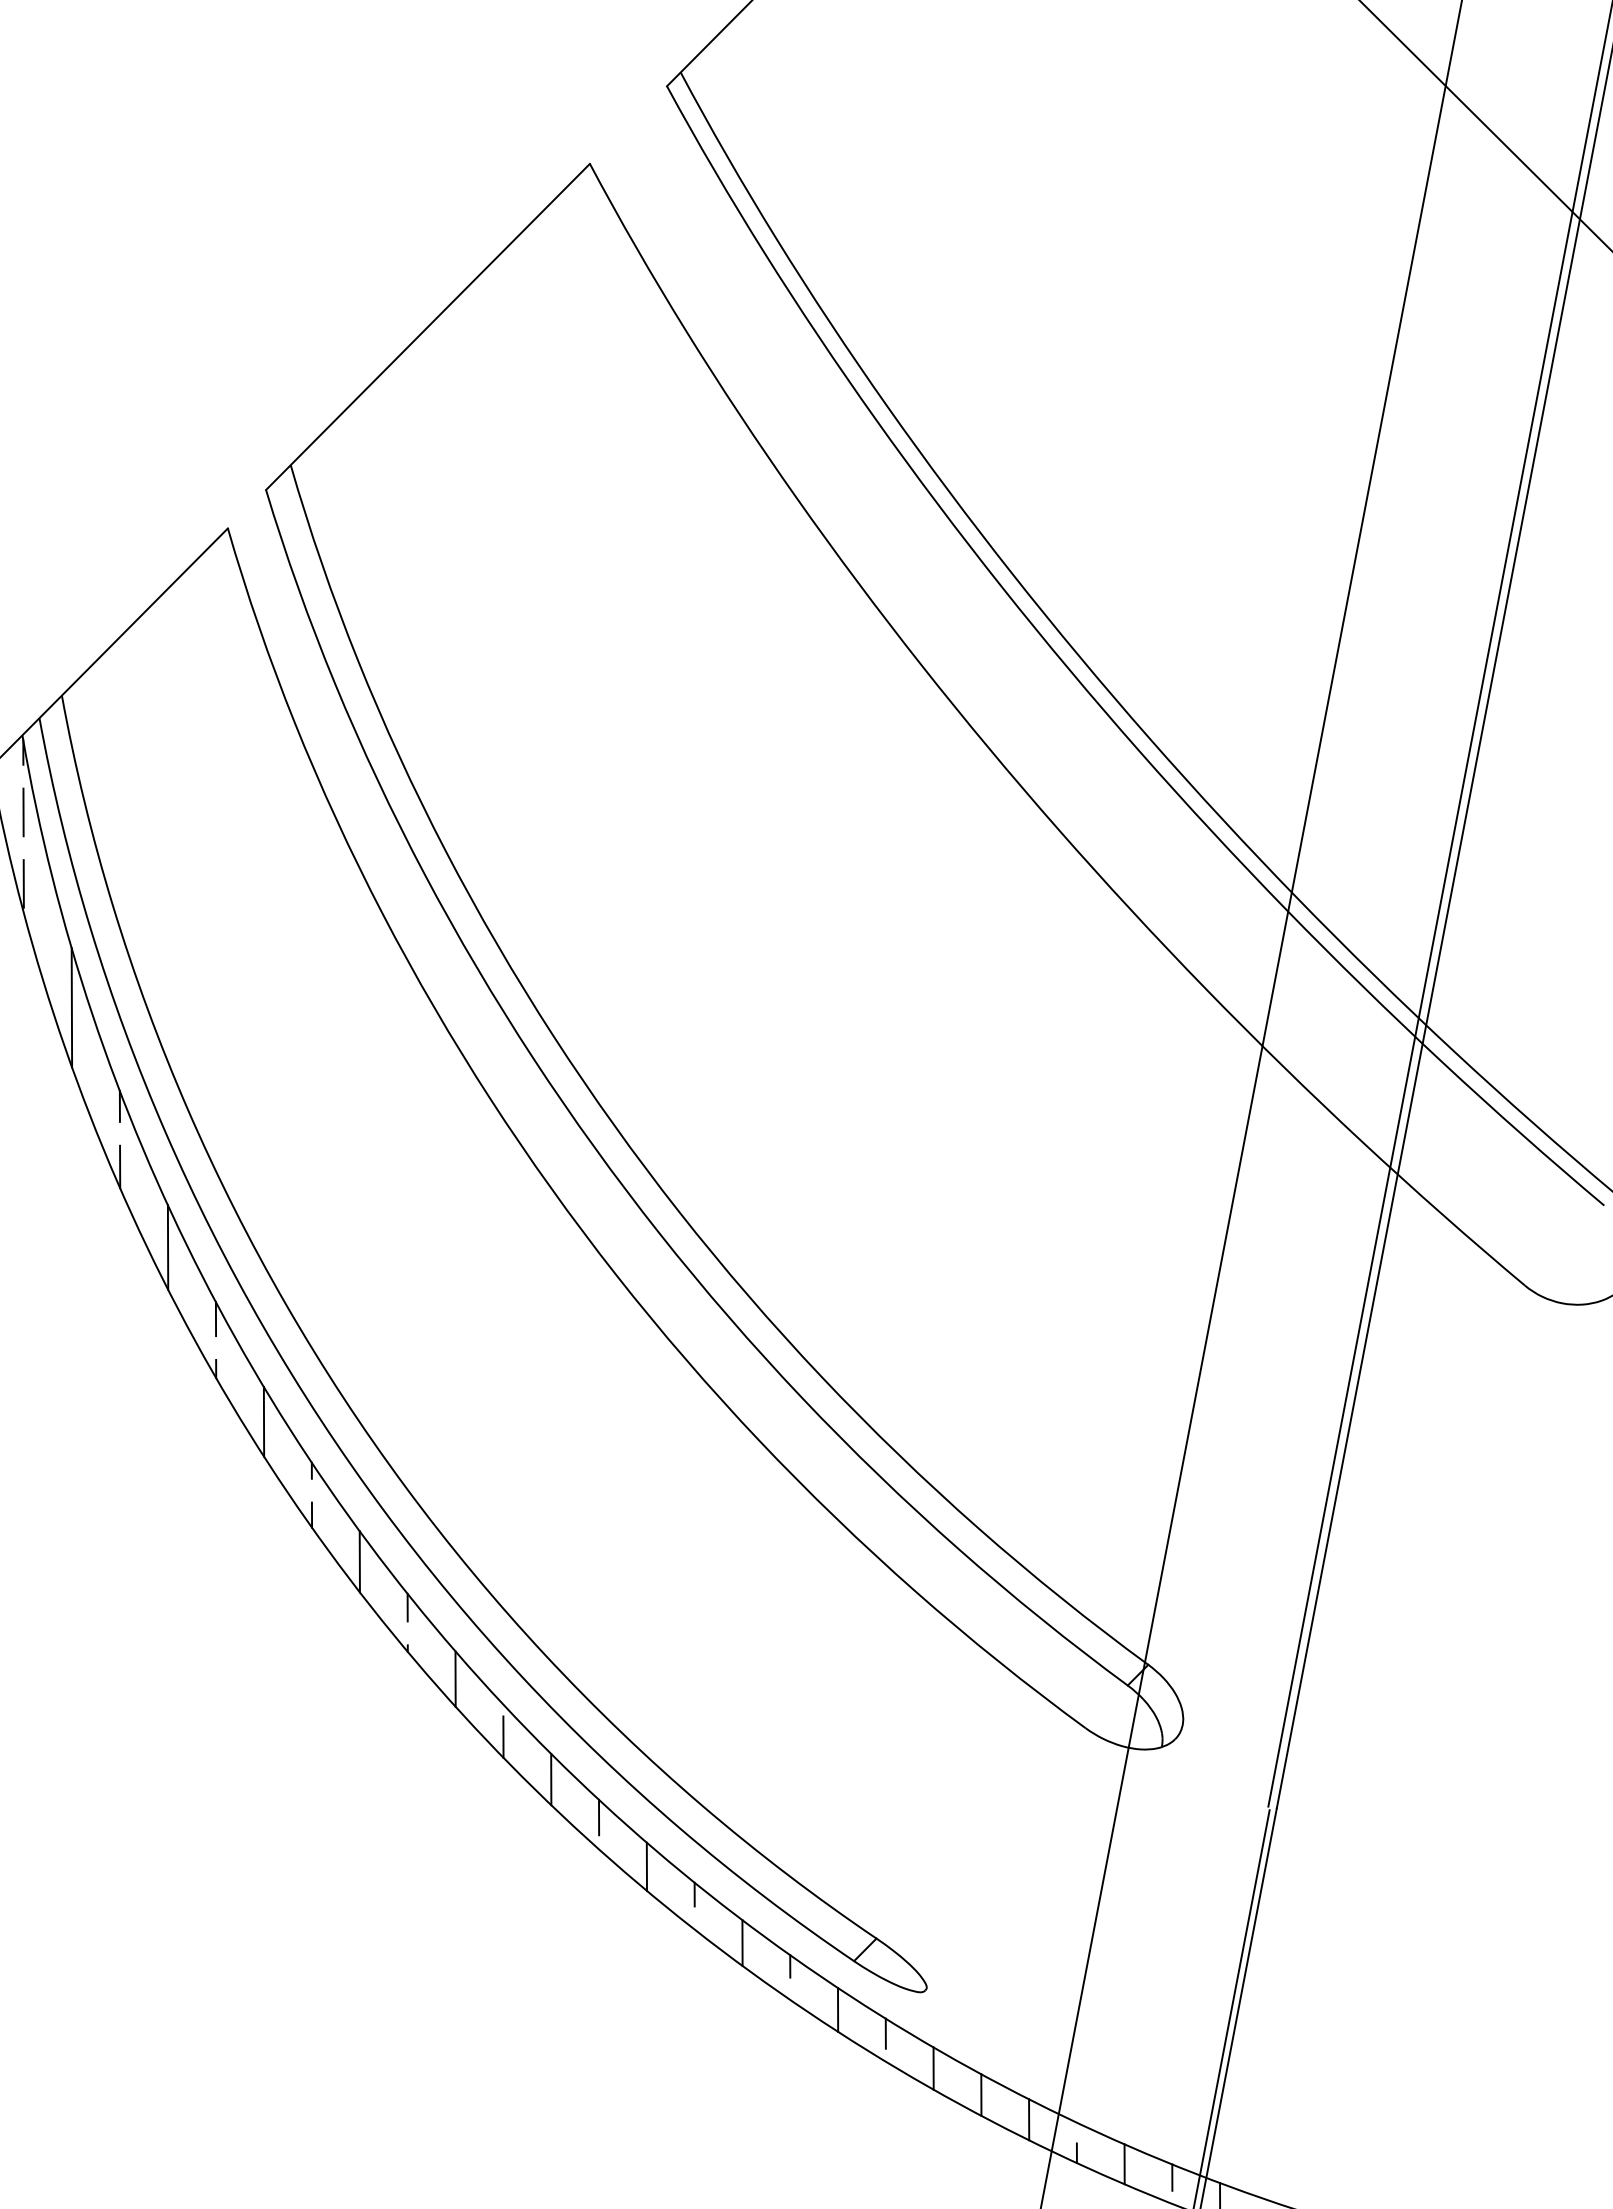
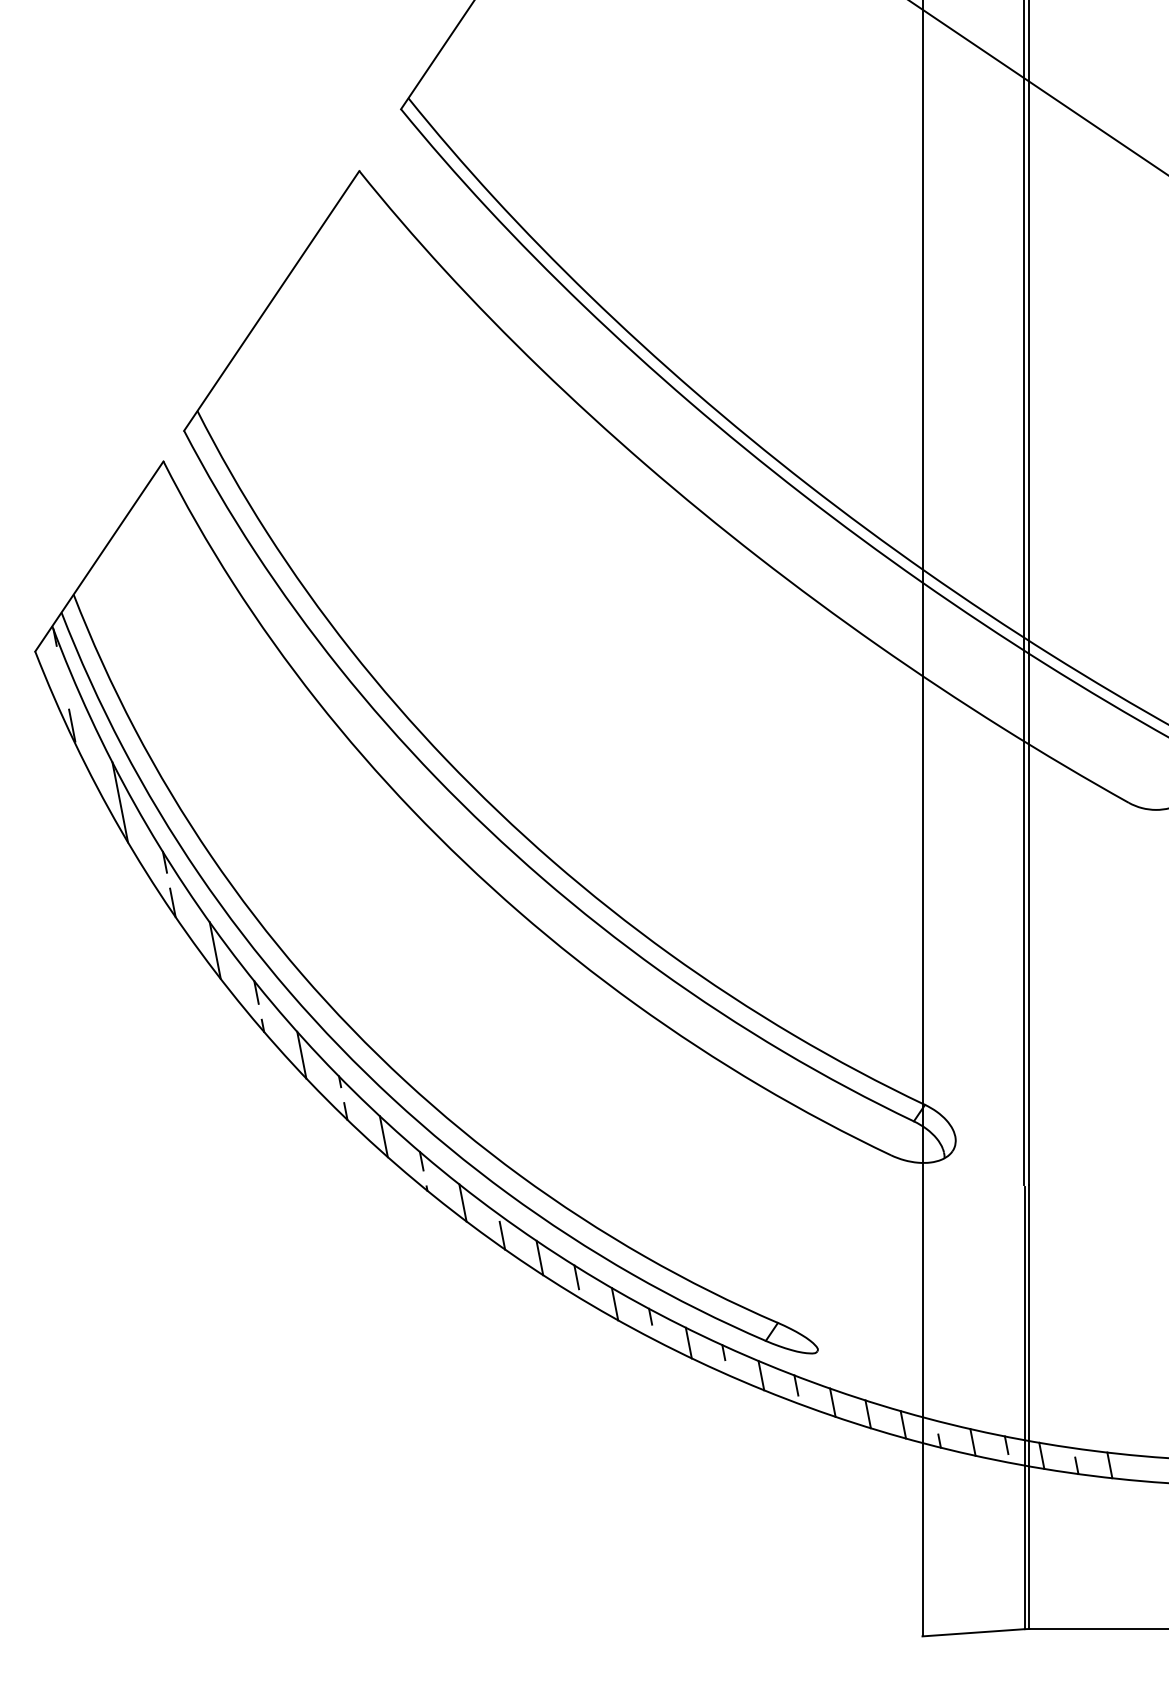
line: (23, 811) -> (62, 677), removed

